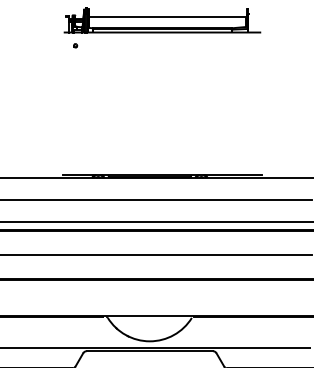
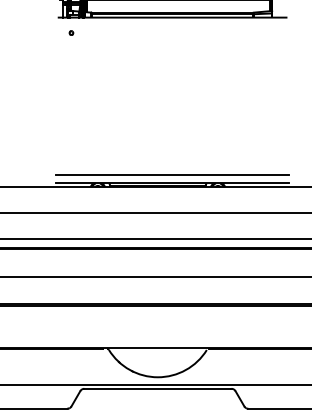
line: (162, 167) -> (172, 174), added

